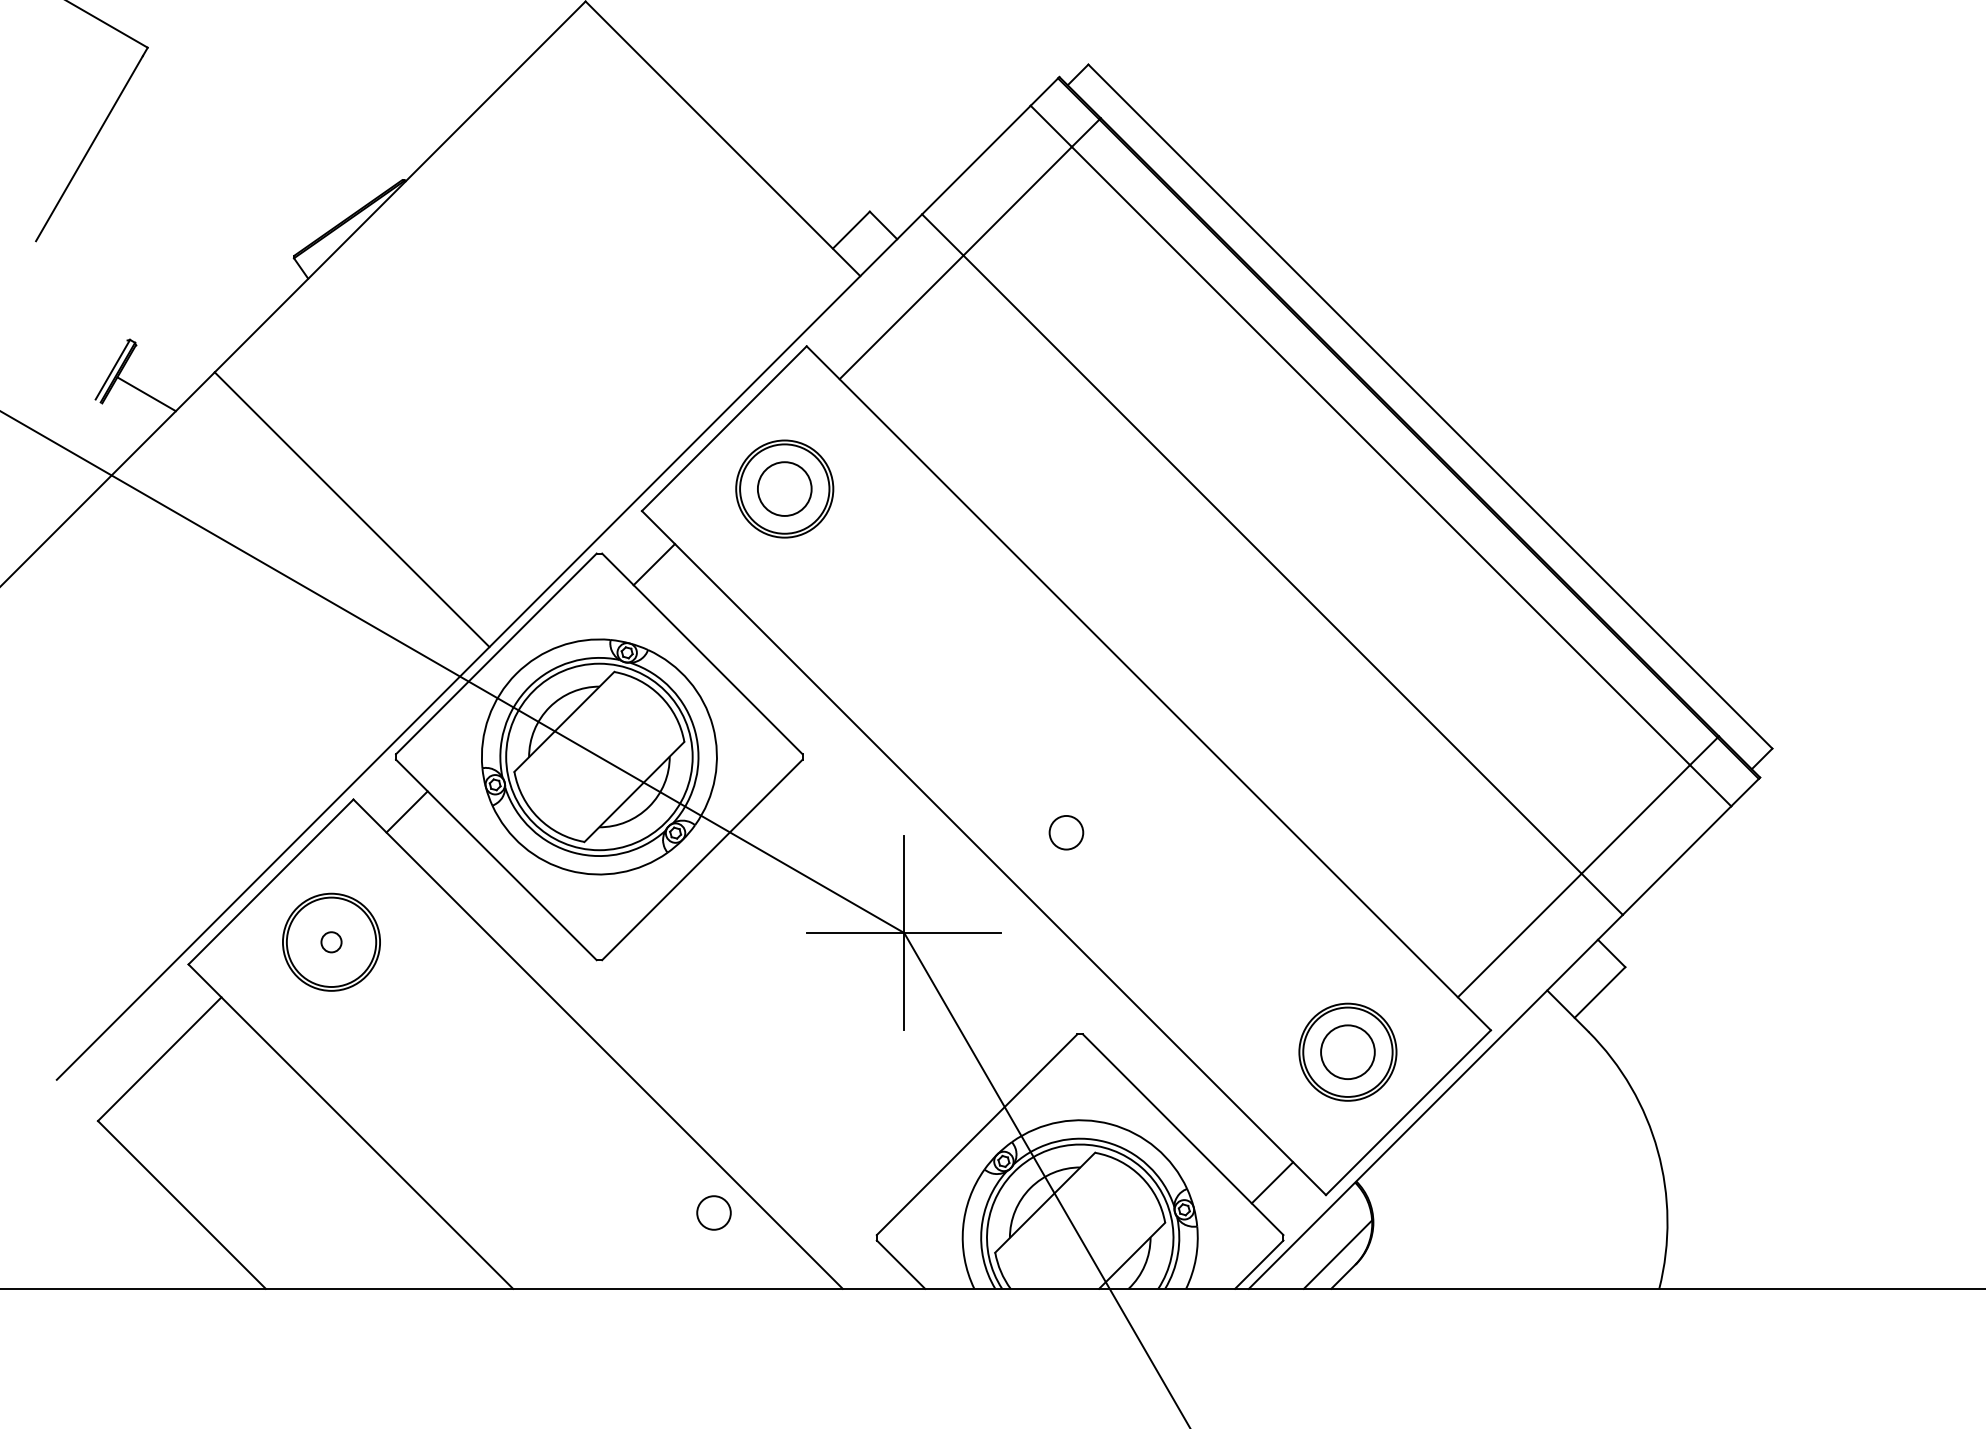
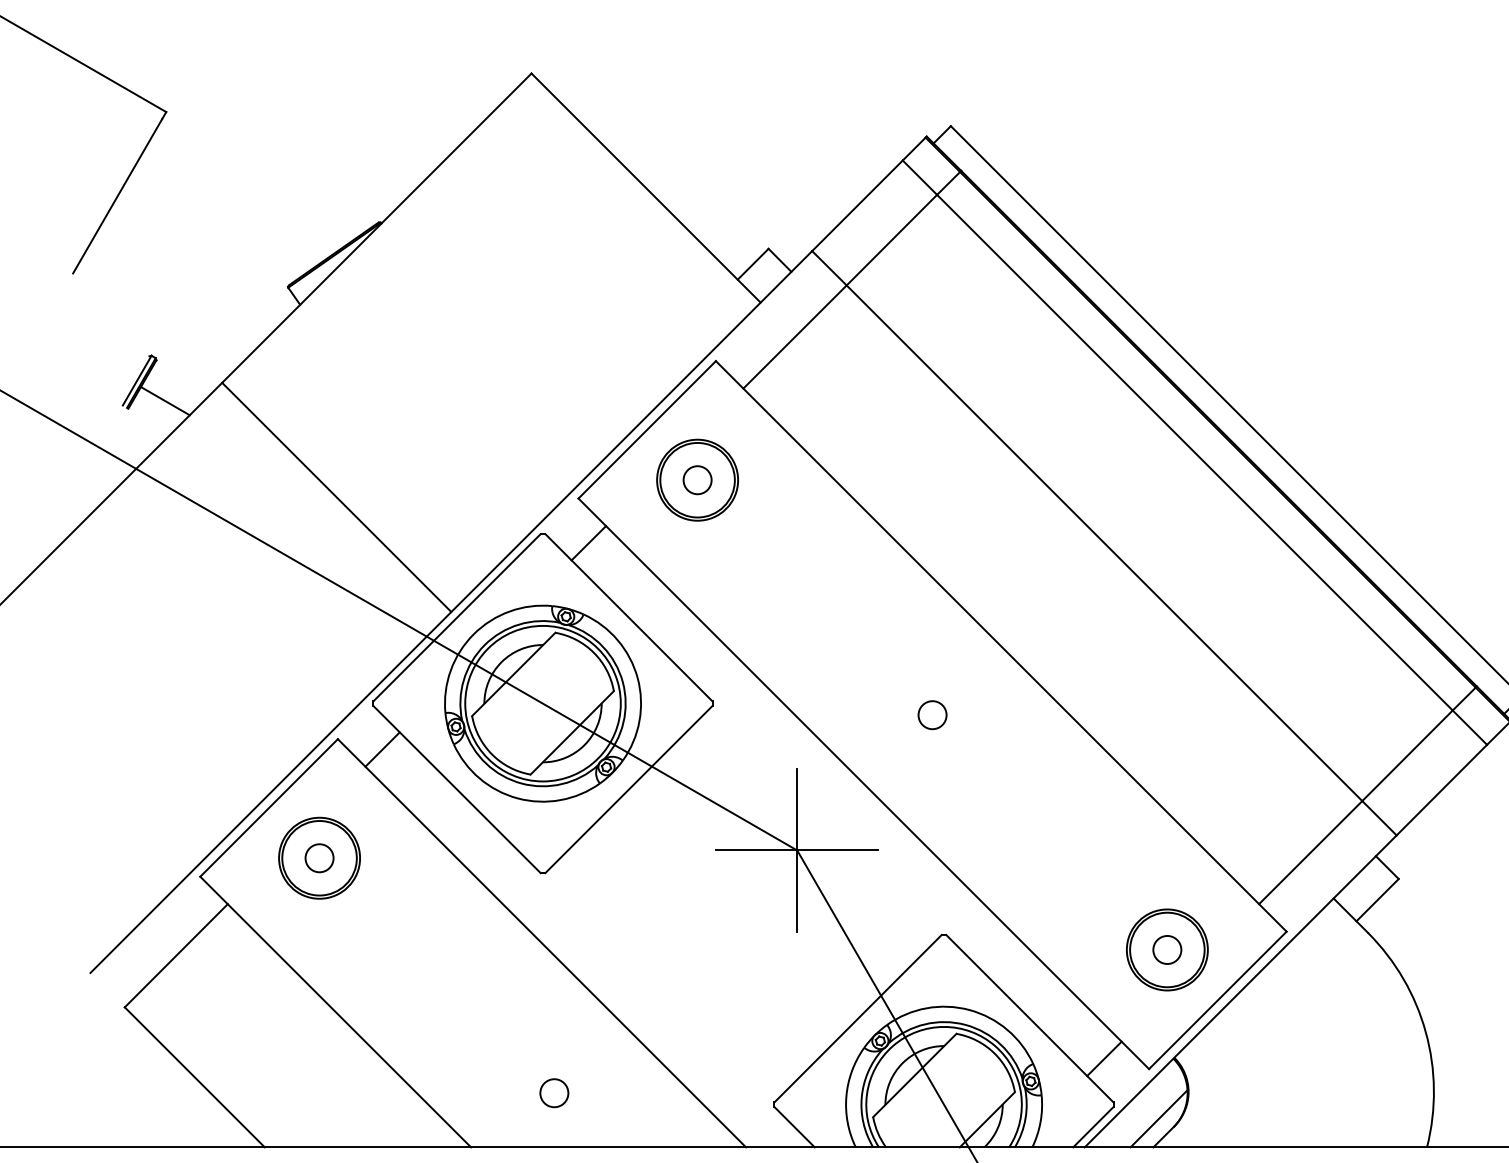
circle: (784, 488) -> (697, 479), size x0.62
circle: (1066, 832) -> (932, 714), moved
circle: (331, 942) -> (319, 858), size x1.67
circle: (1347, 1052) -> (1166, 950), size x0.62
circle: (713, 1212) -> (553, 1092), moved

